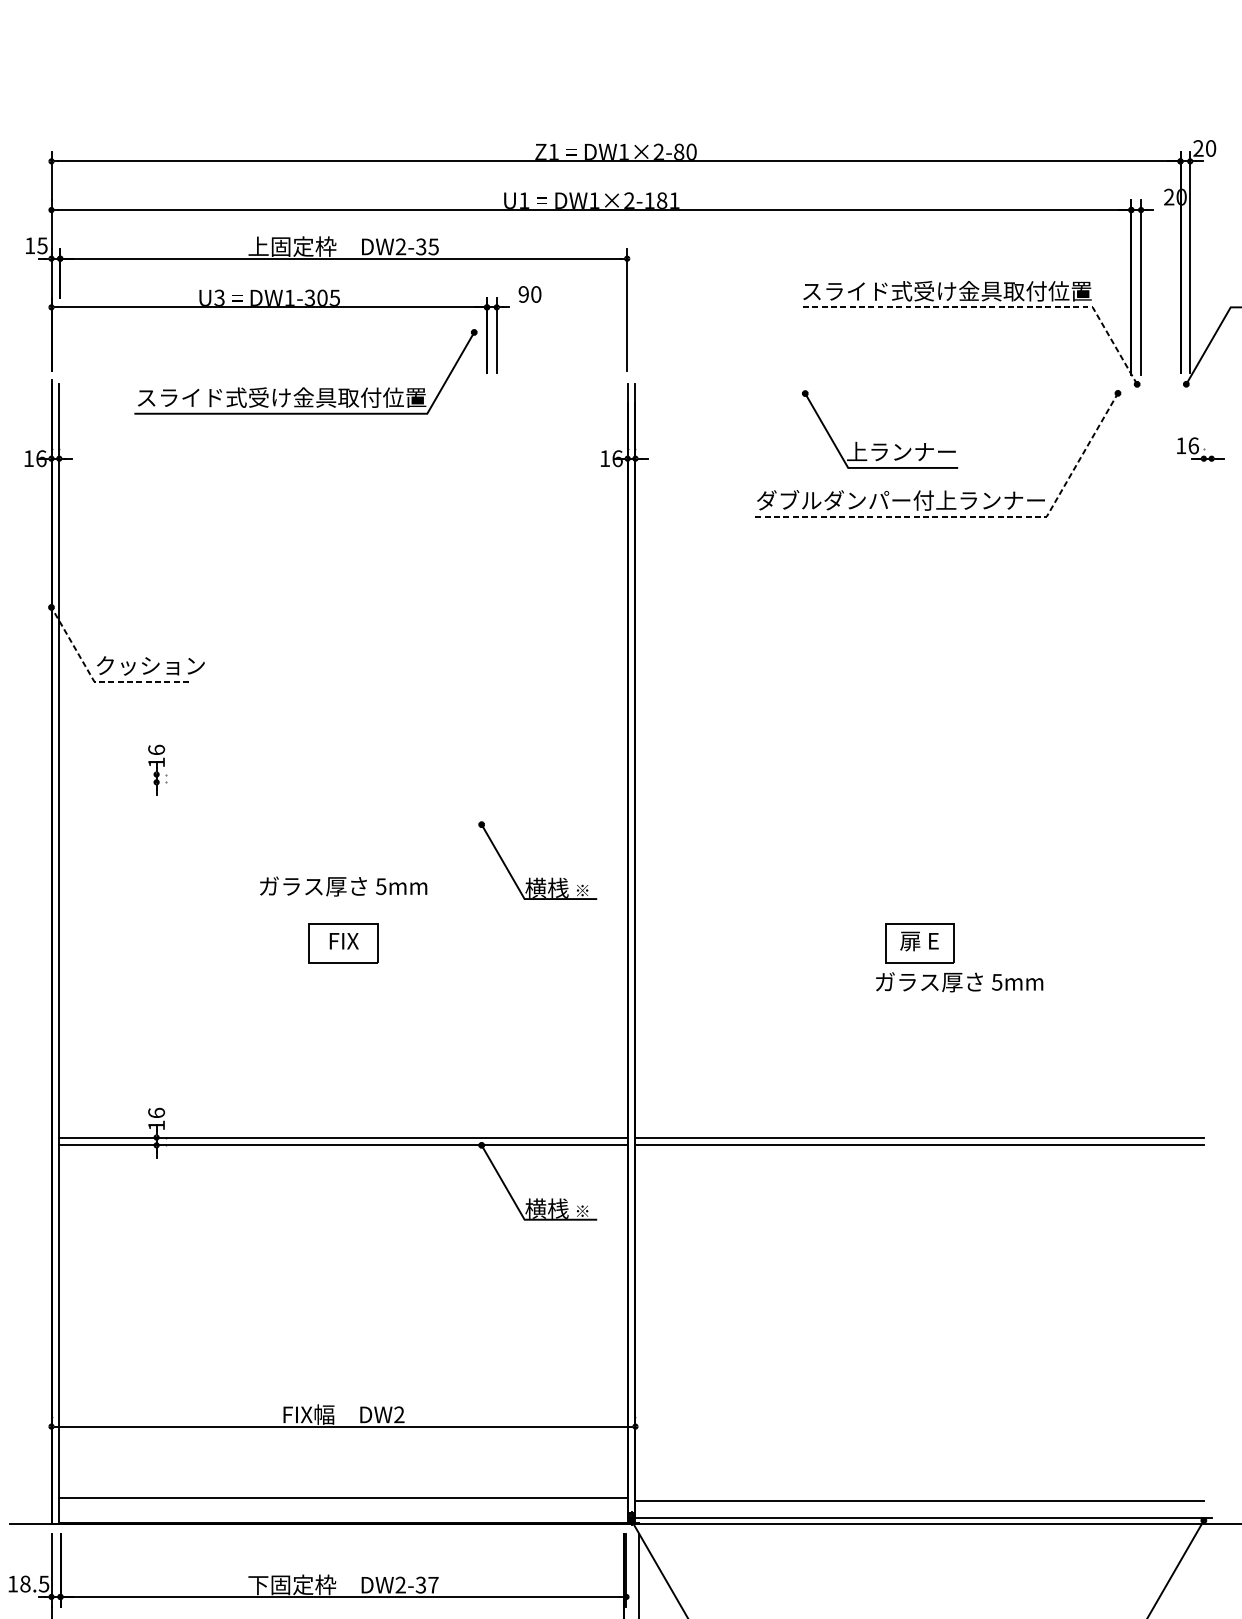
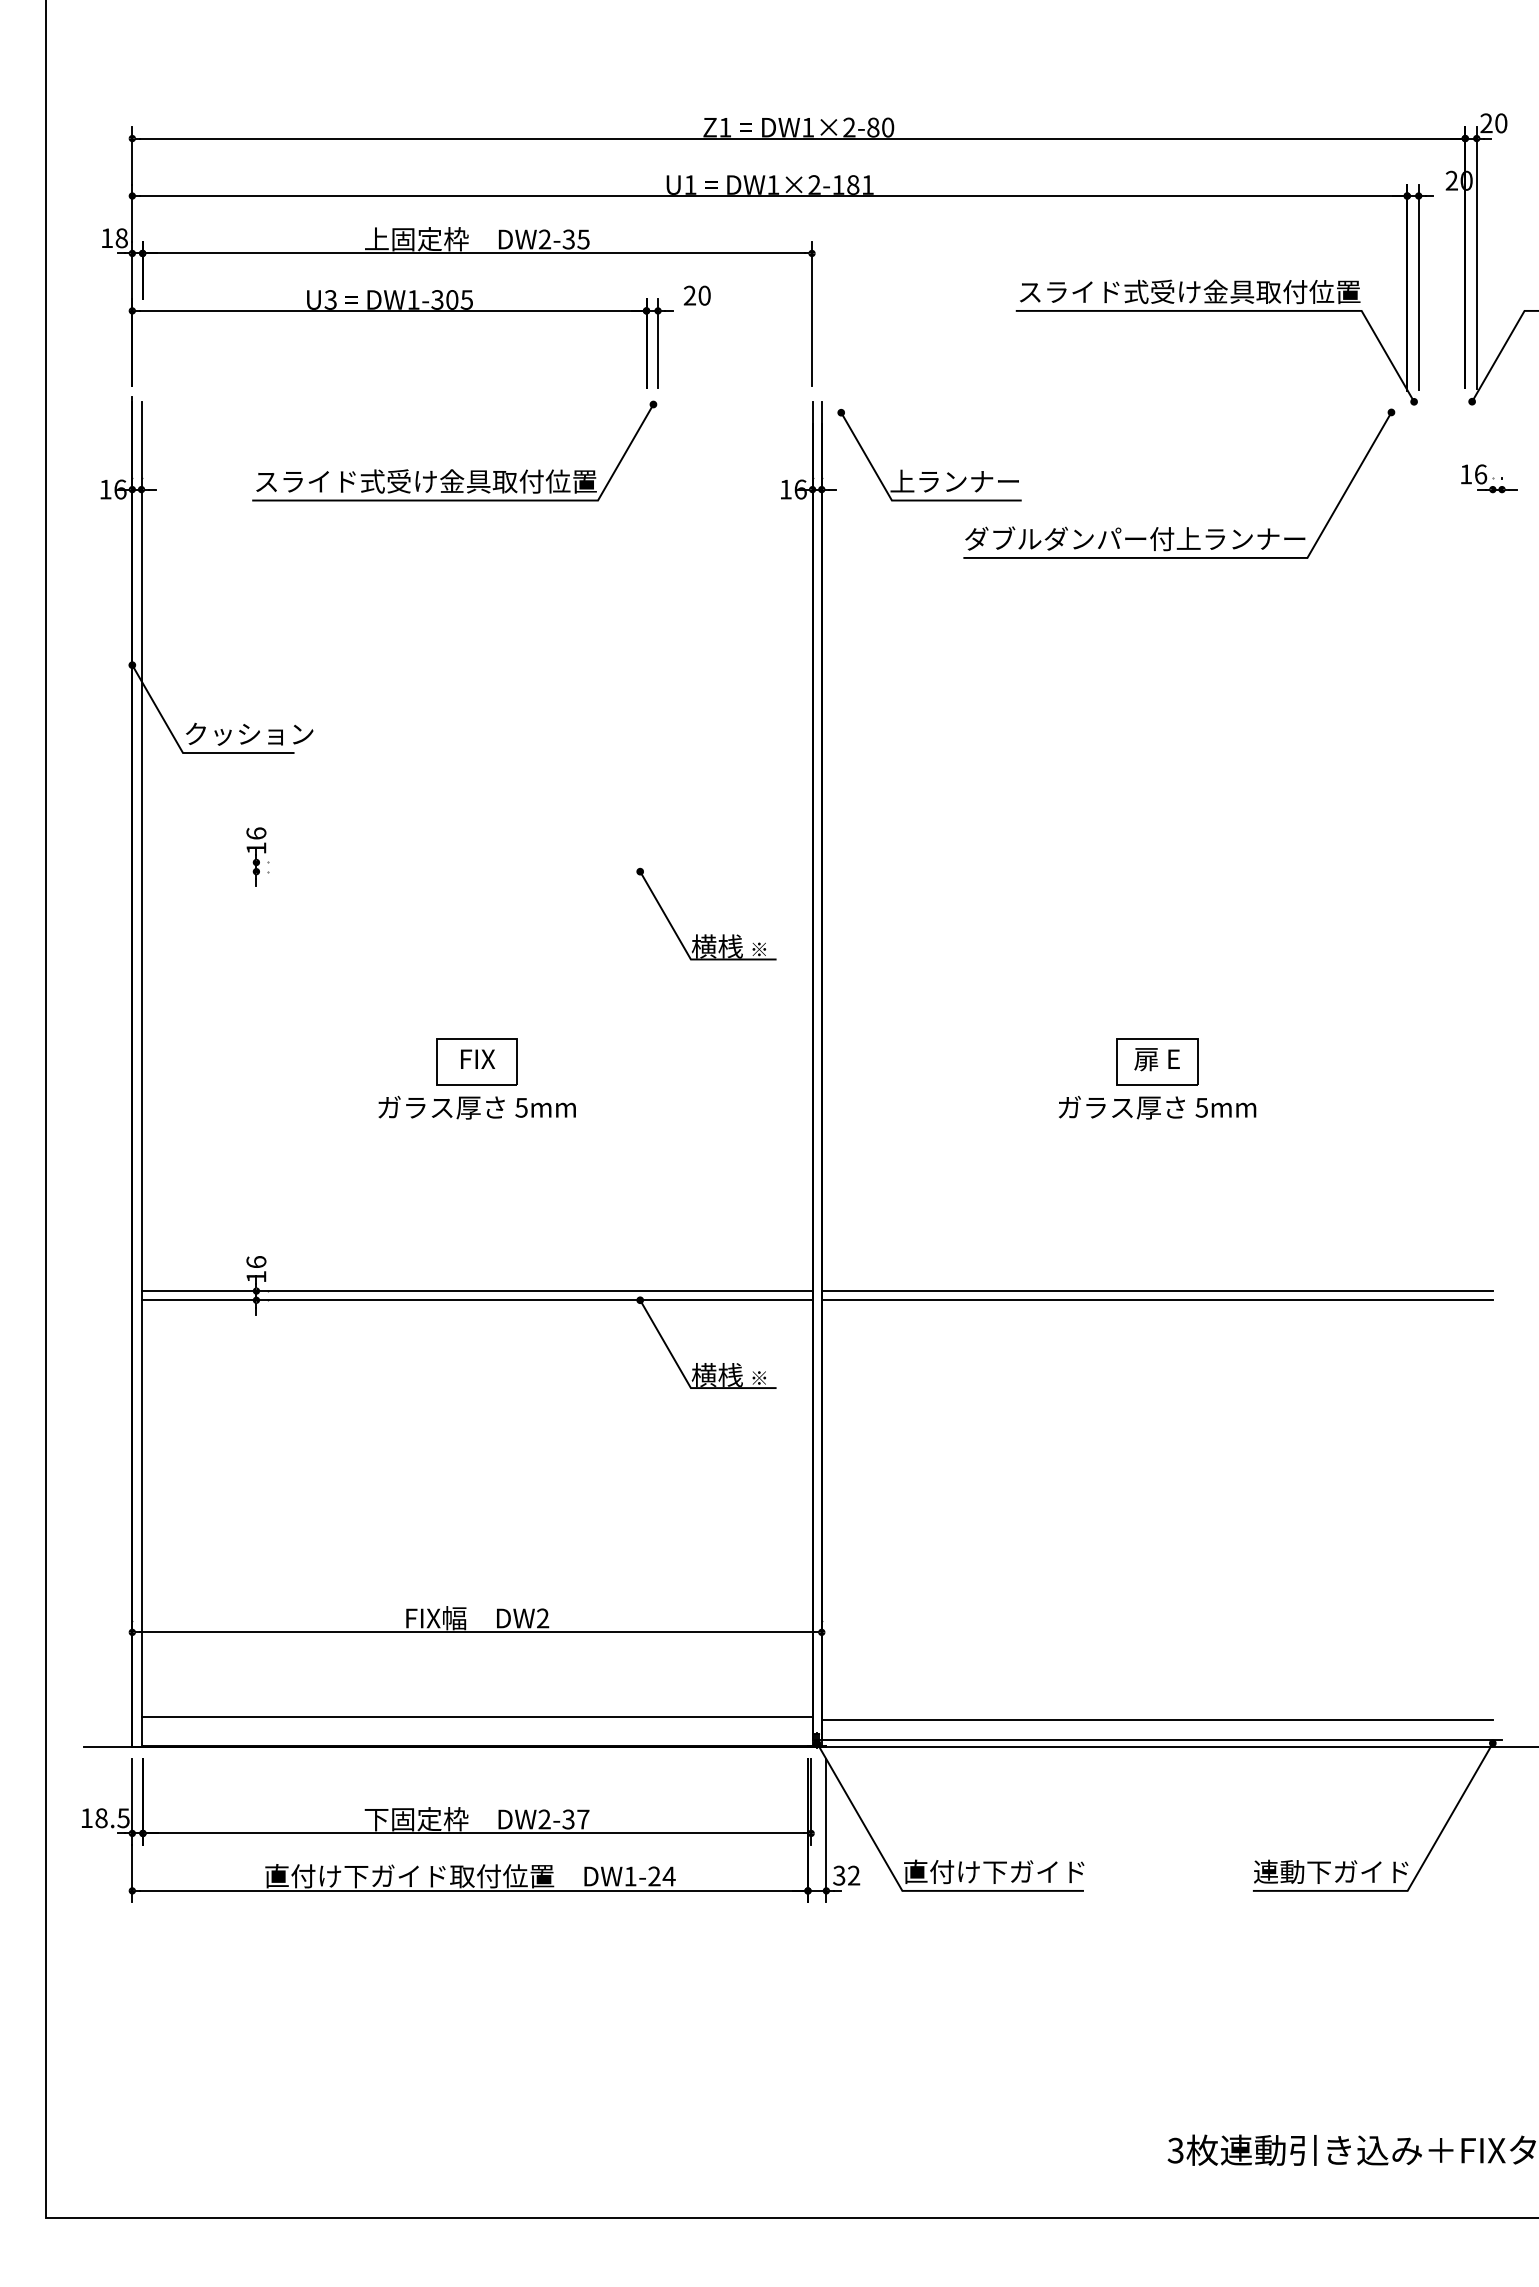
text: (42, 246) -> (121, 238), 15 -> 18
text: (523, 294) -> (689, 295), 90 -> 20
line: (990, 307) -> (1241, 310), dashed -> solid
part: (304, 387) -> (453, 469), moved
part: (880, 444) -> (929, 472), moved
line: (973, 516) -> (1220, 557), dashed -> solid
line: (98, 682) -> (187, 753), dashed -> solid
part: (537, 877) -> (706, 934), moved
text: (343, 886) -> (476, 1107), moved
text: (959, 982) -> (1157, 1107), moved

